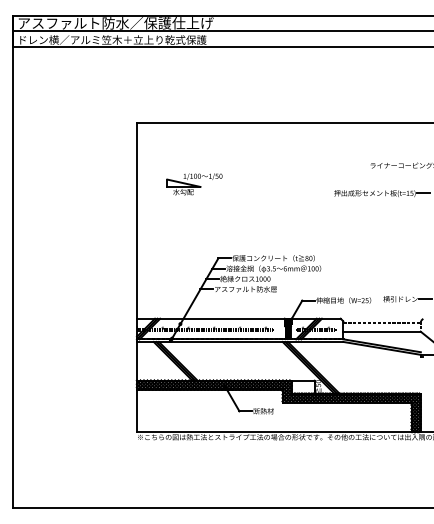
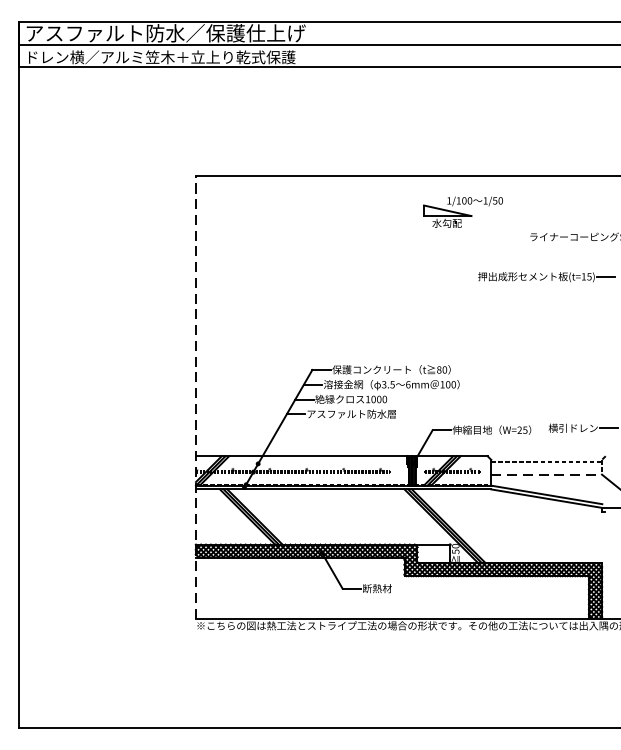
part: (194, 184) -> (462, 212), moved
line: (137, 277) -> (196, 397), solid -> dashed
line: (381, 331) -> (545, 474), solid -> dashed

